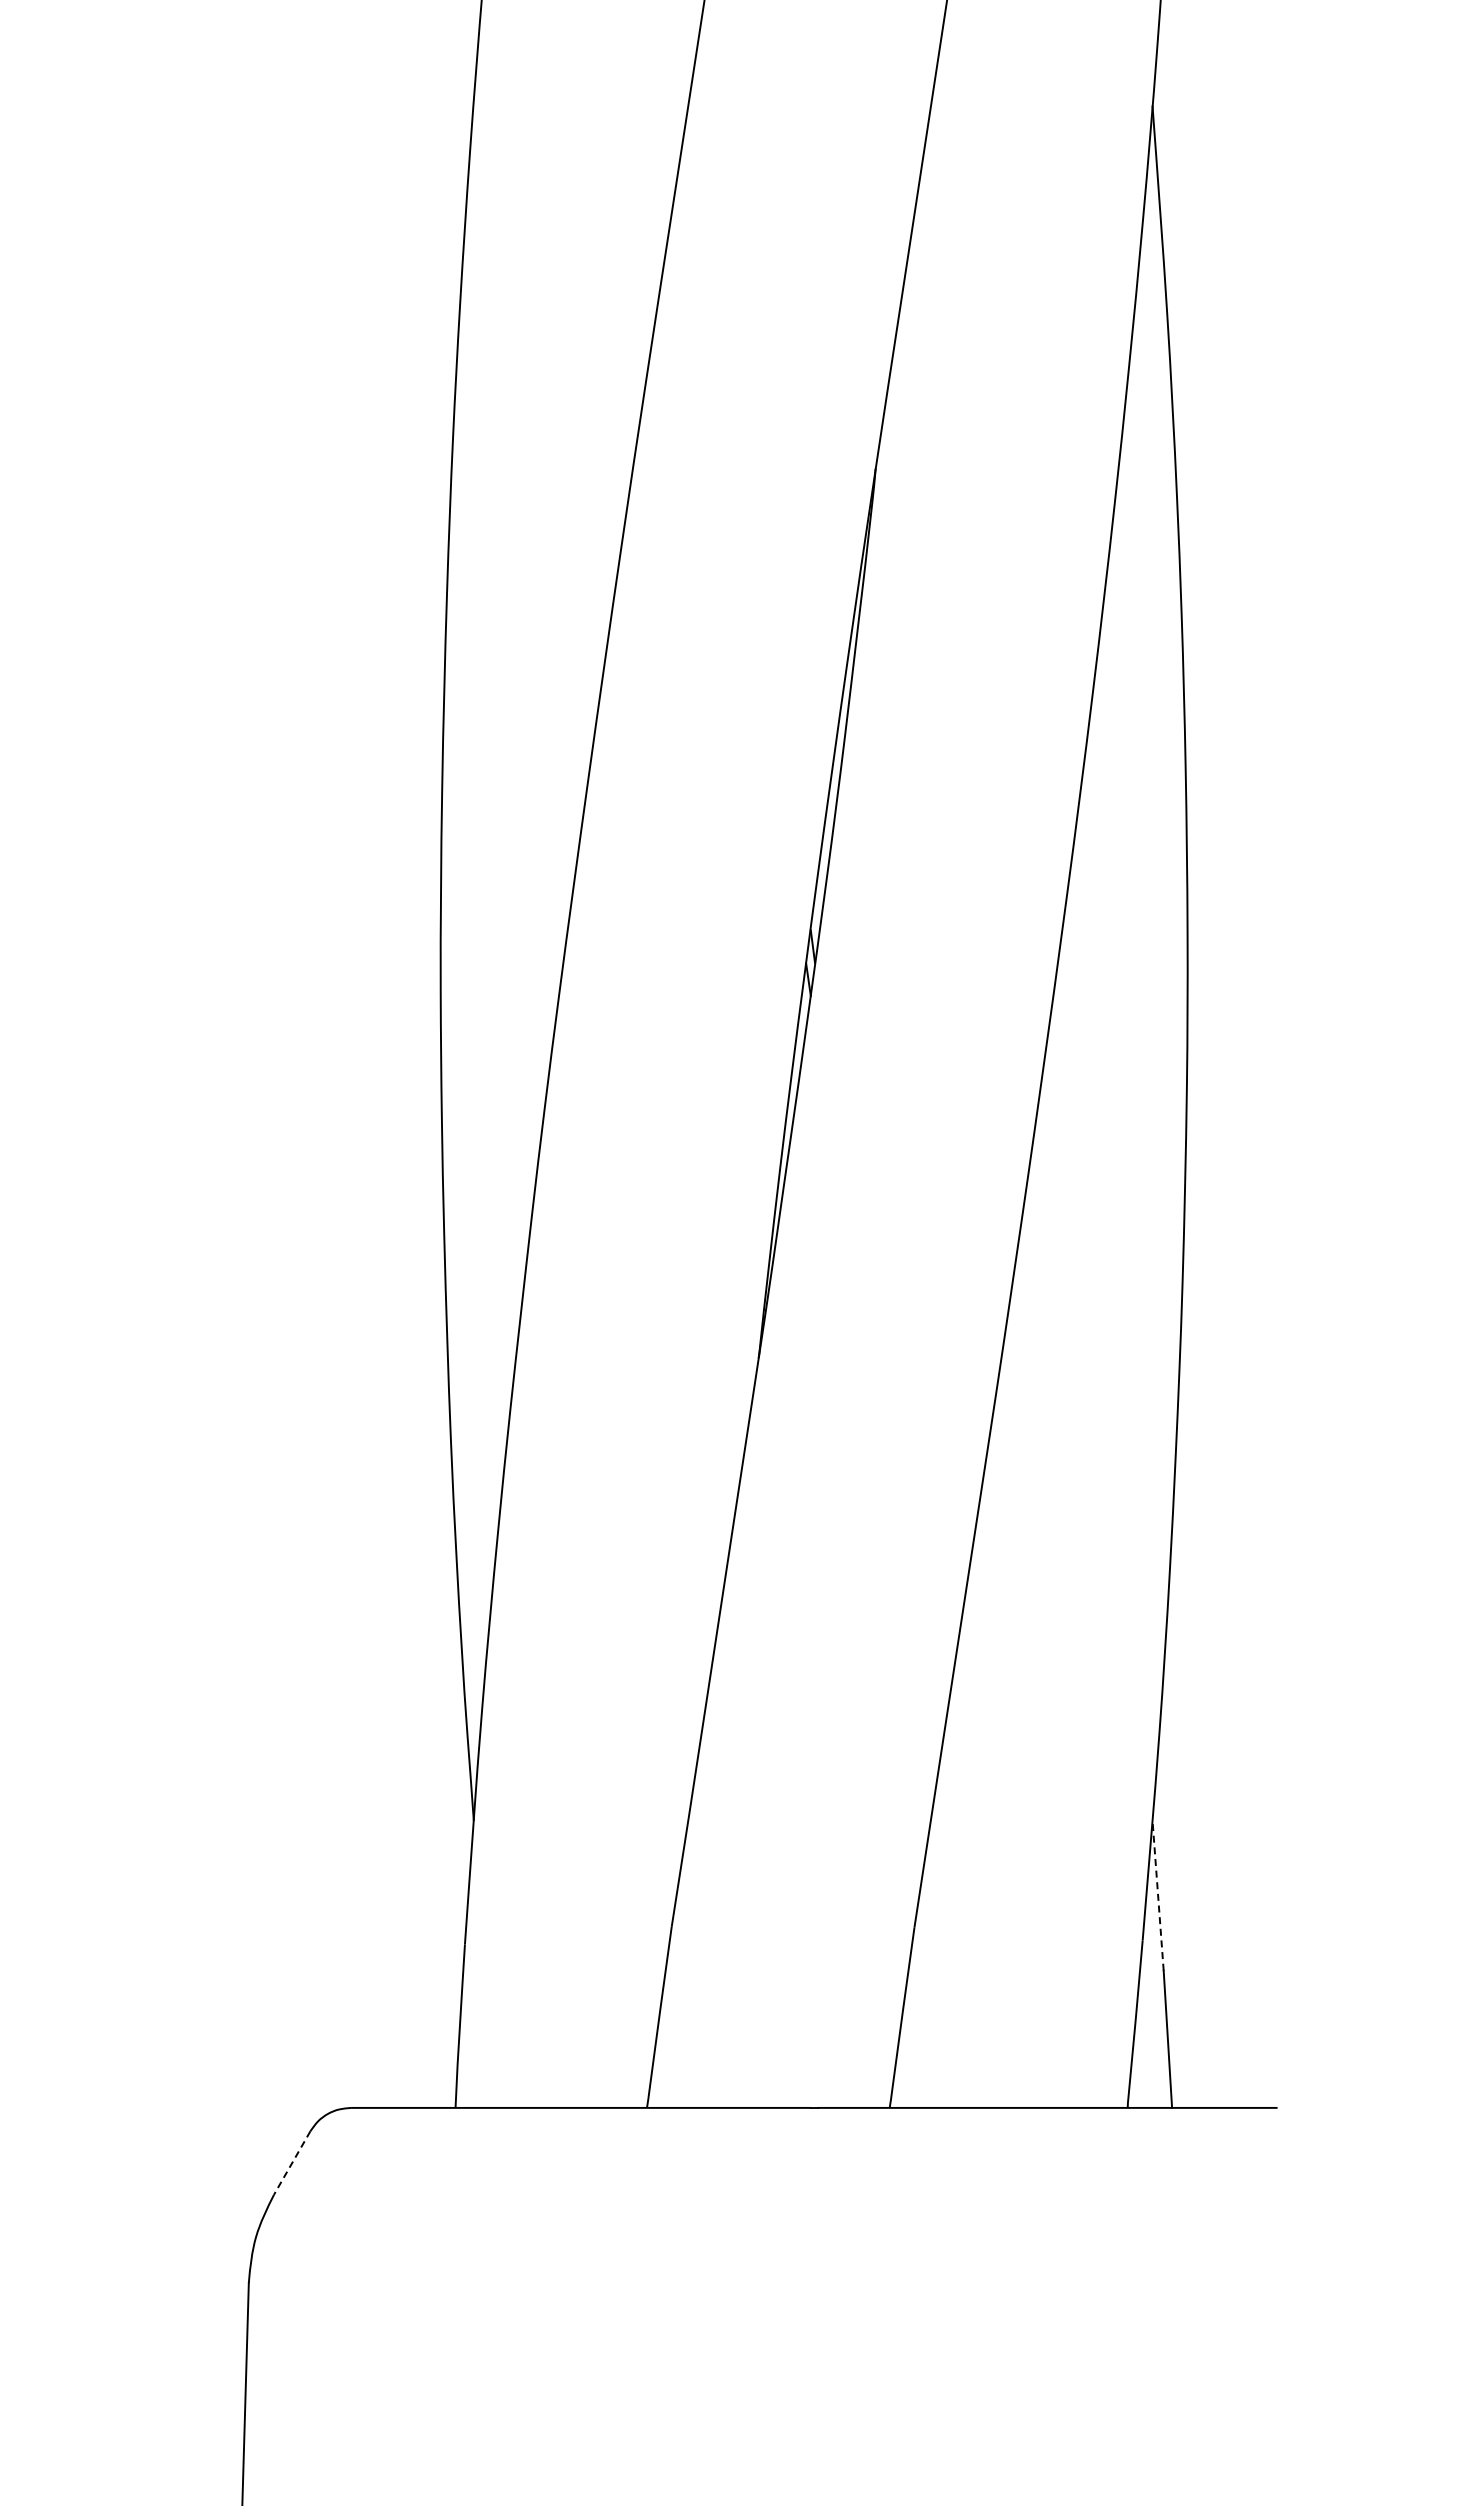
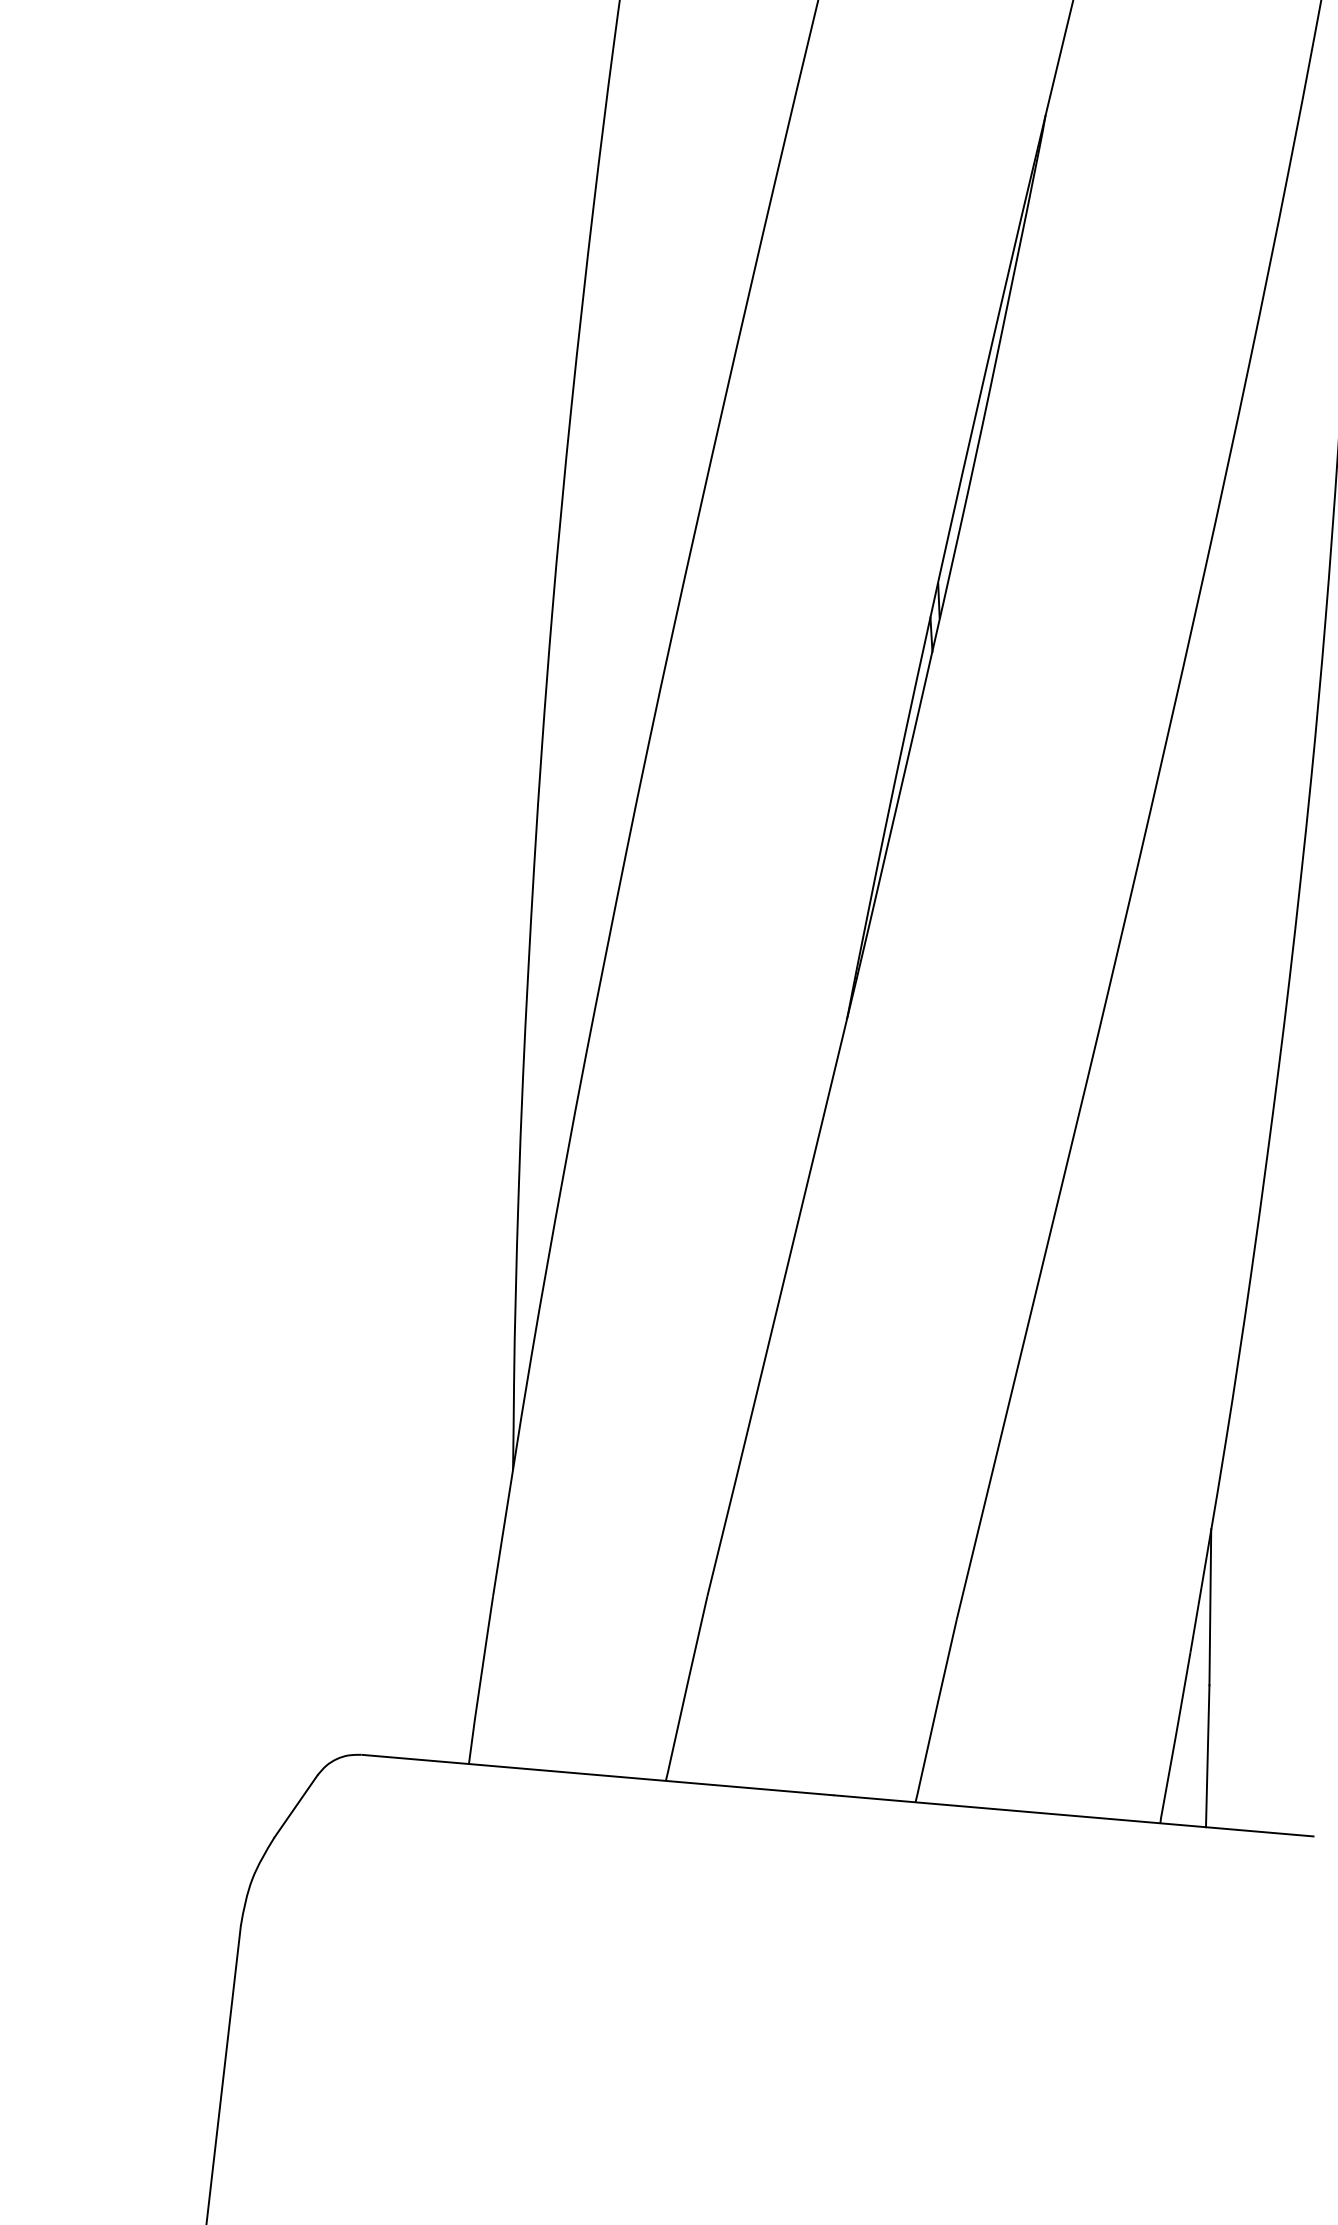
line: (1158, 1895) -> (1210, 1607), dashed -> solid
line: (292, 2162) -> (296, 1805), dashed -> solid

